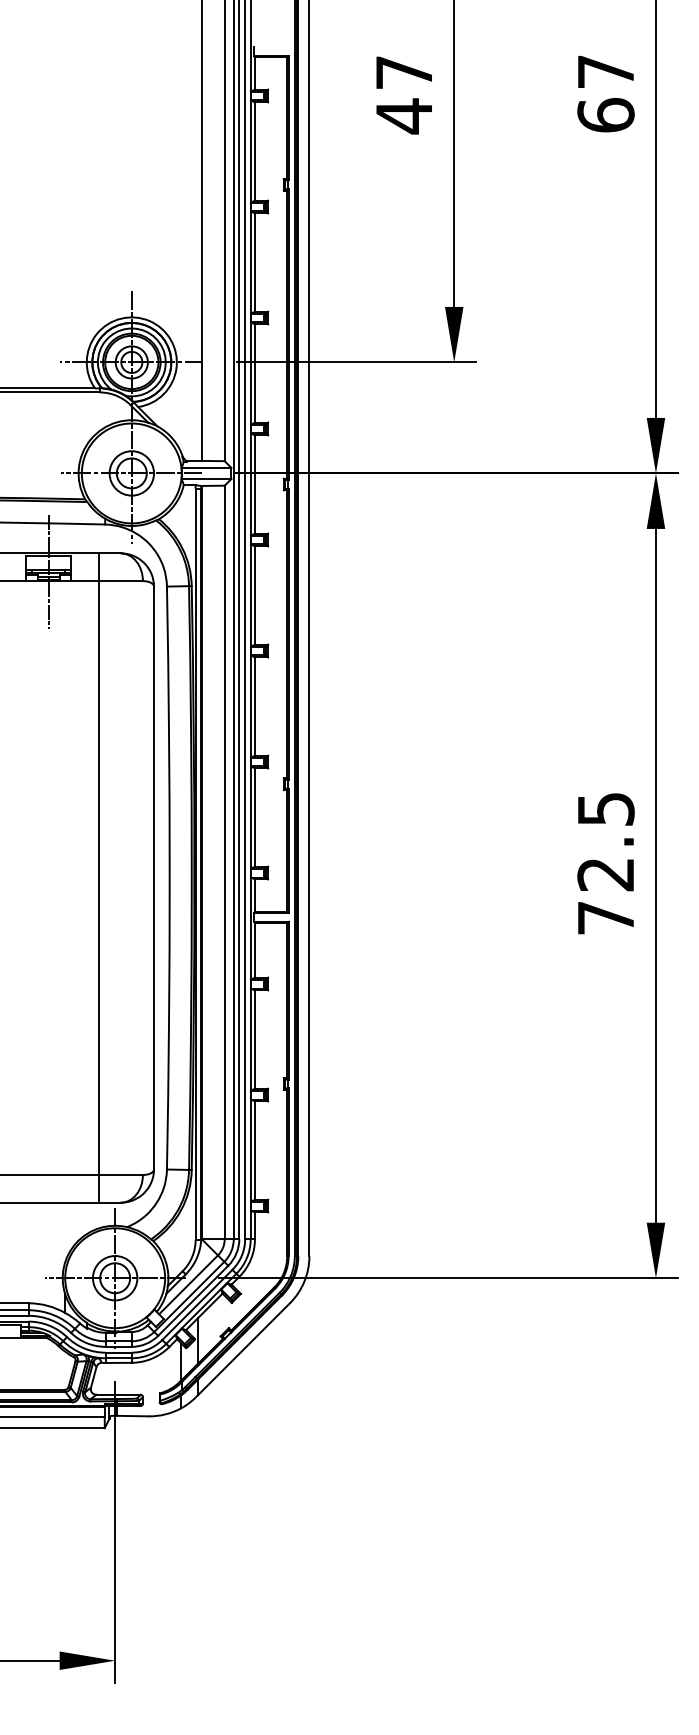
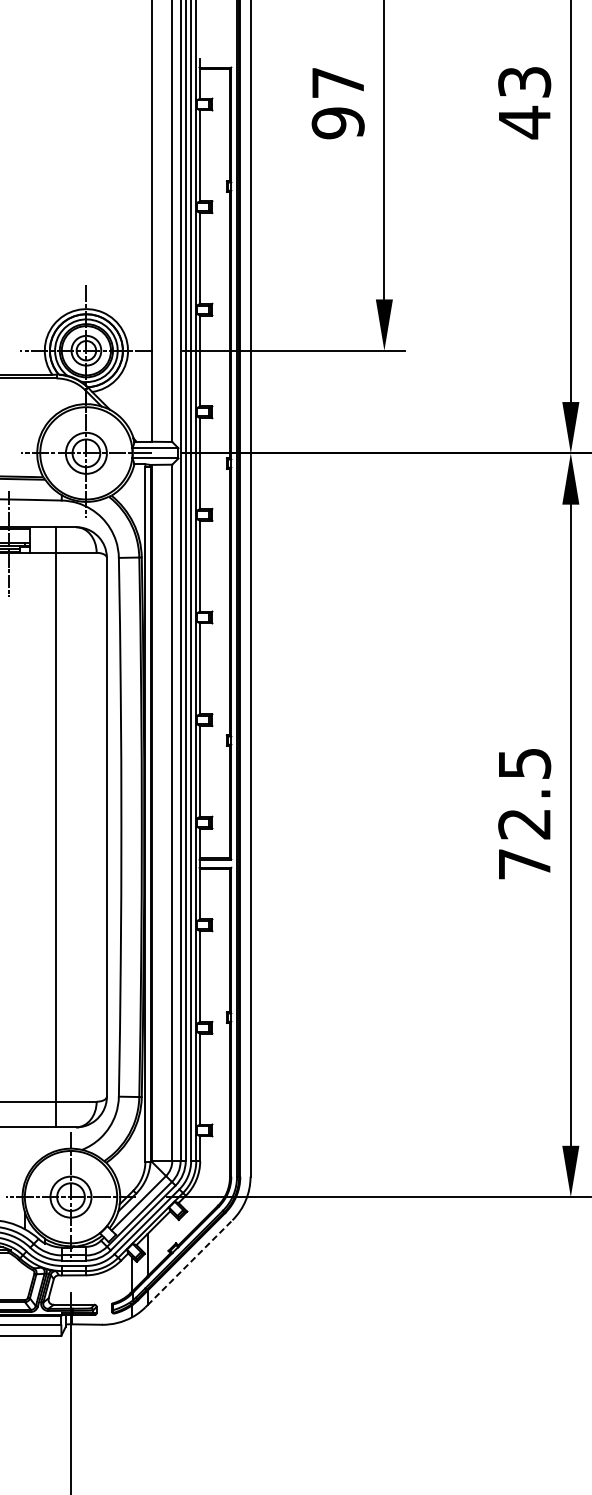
text: (605, 94) -> (524, 103), 67 -> 43
text: (404, 116) -> (338, 123), 47 -> 97
line: (244, 1349) -> (190, 1263), solid -> dashed

